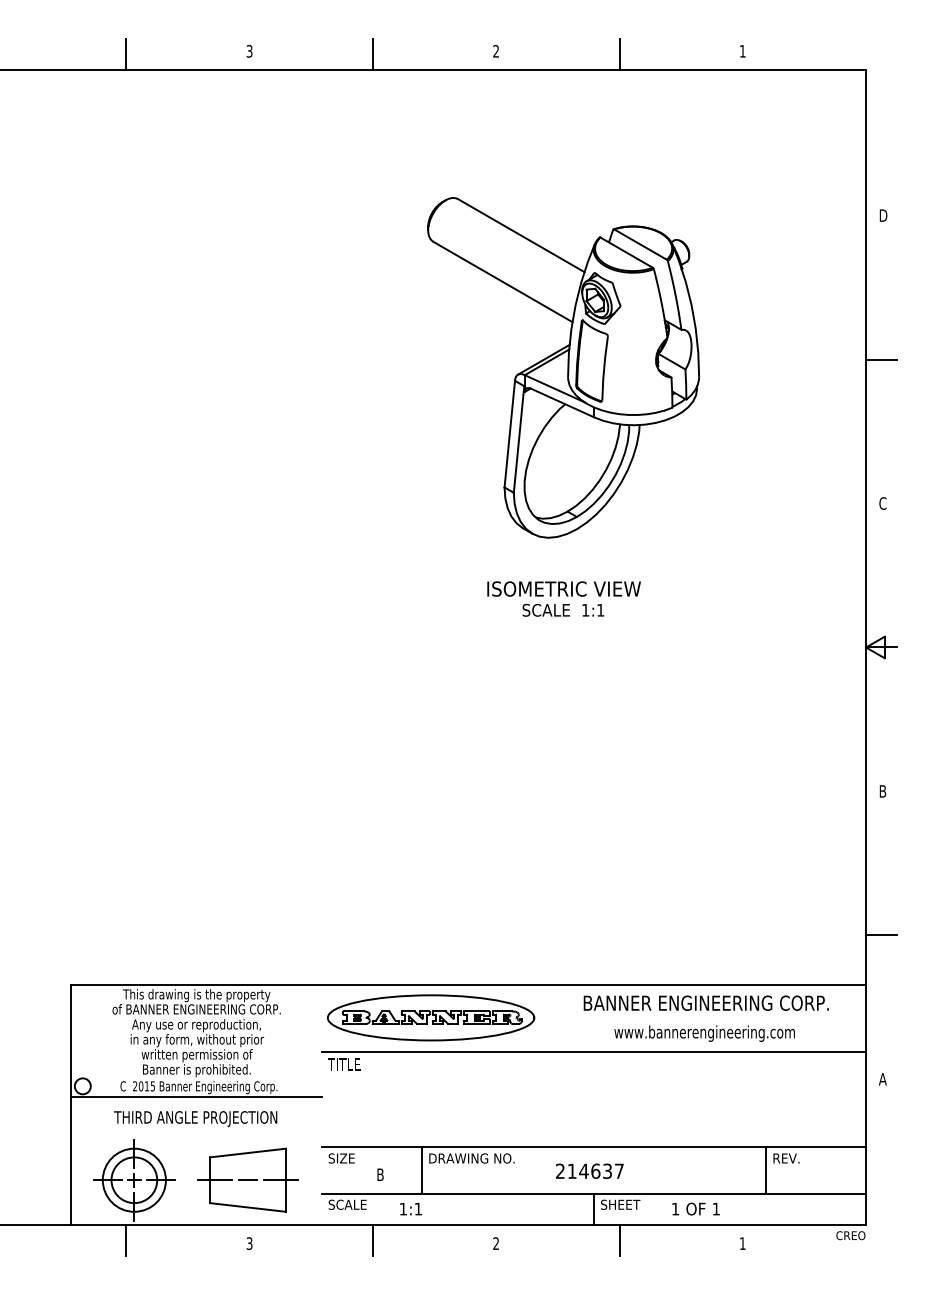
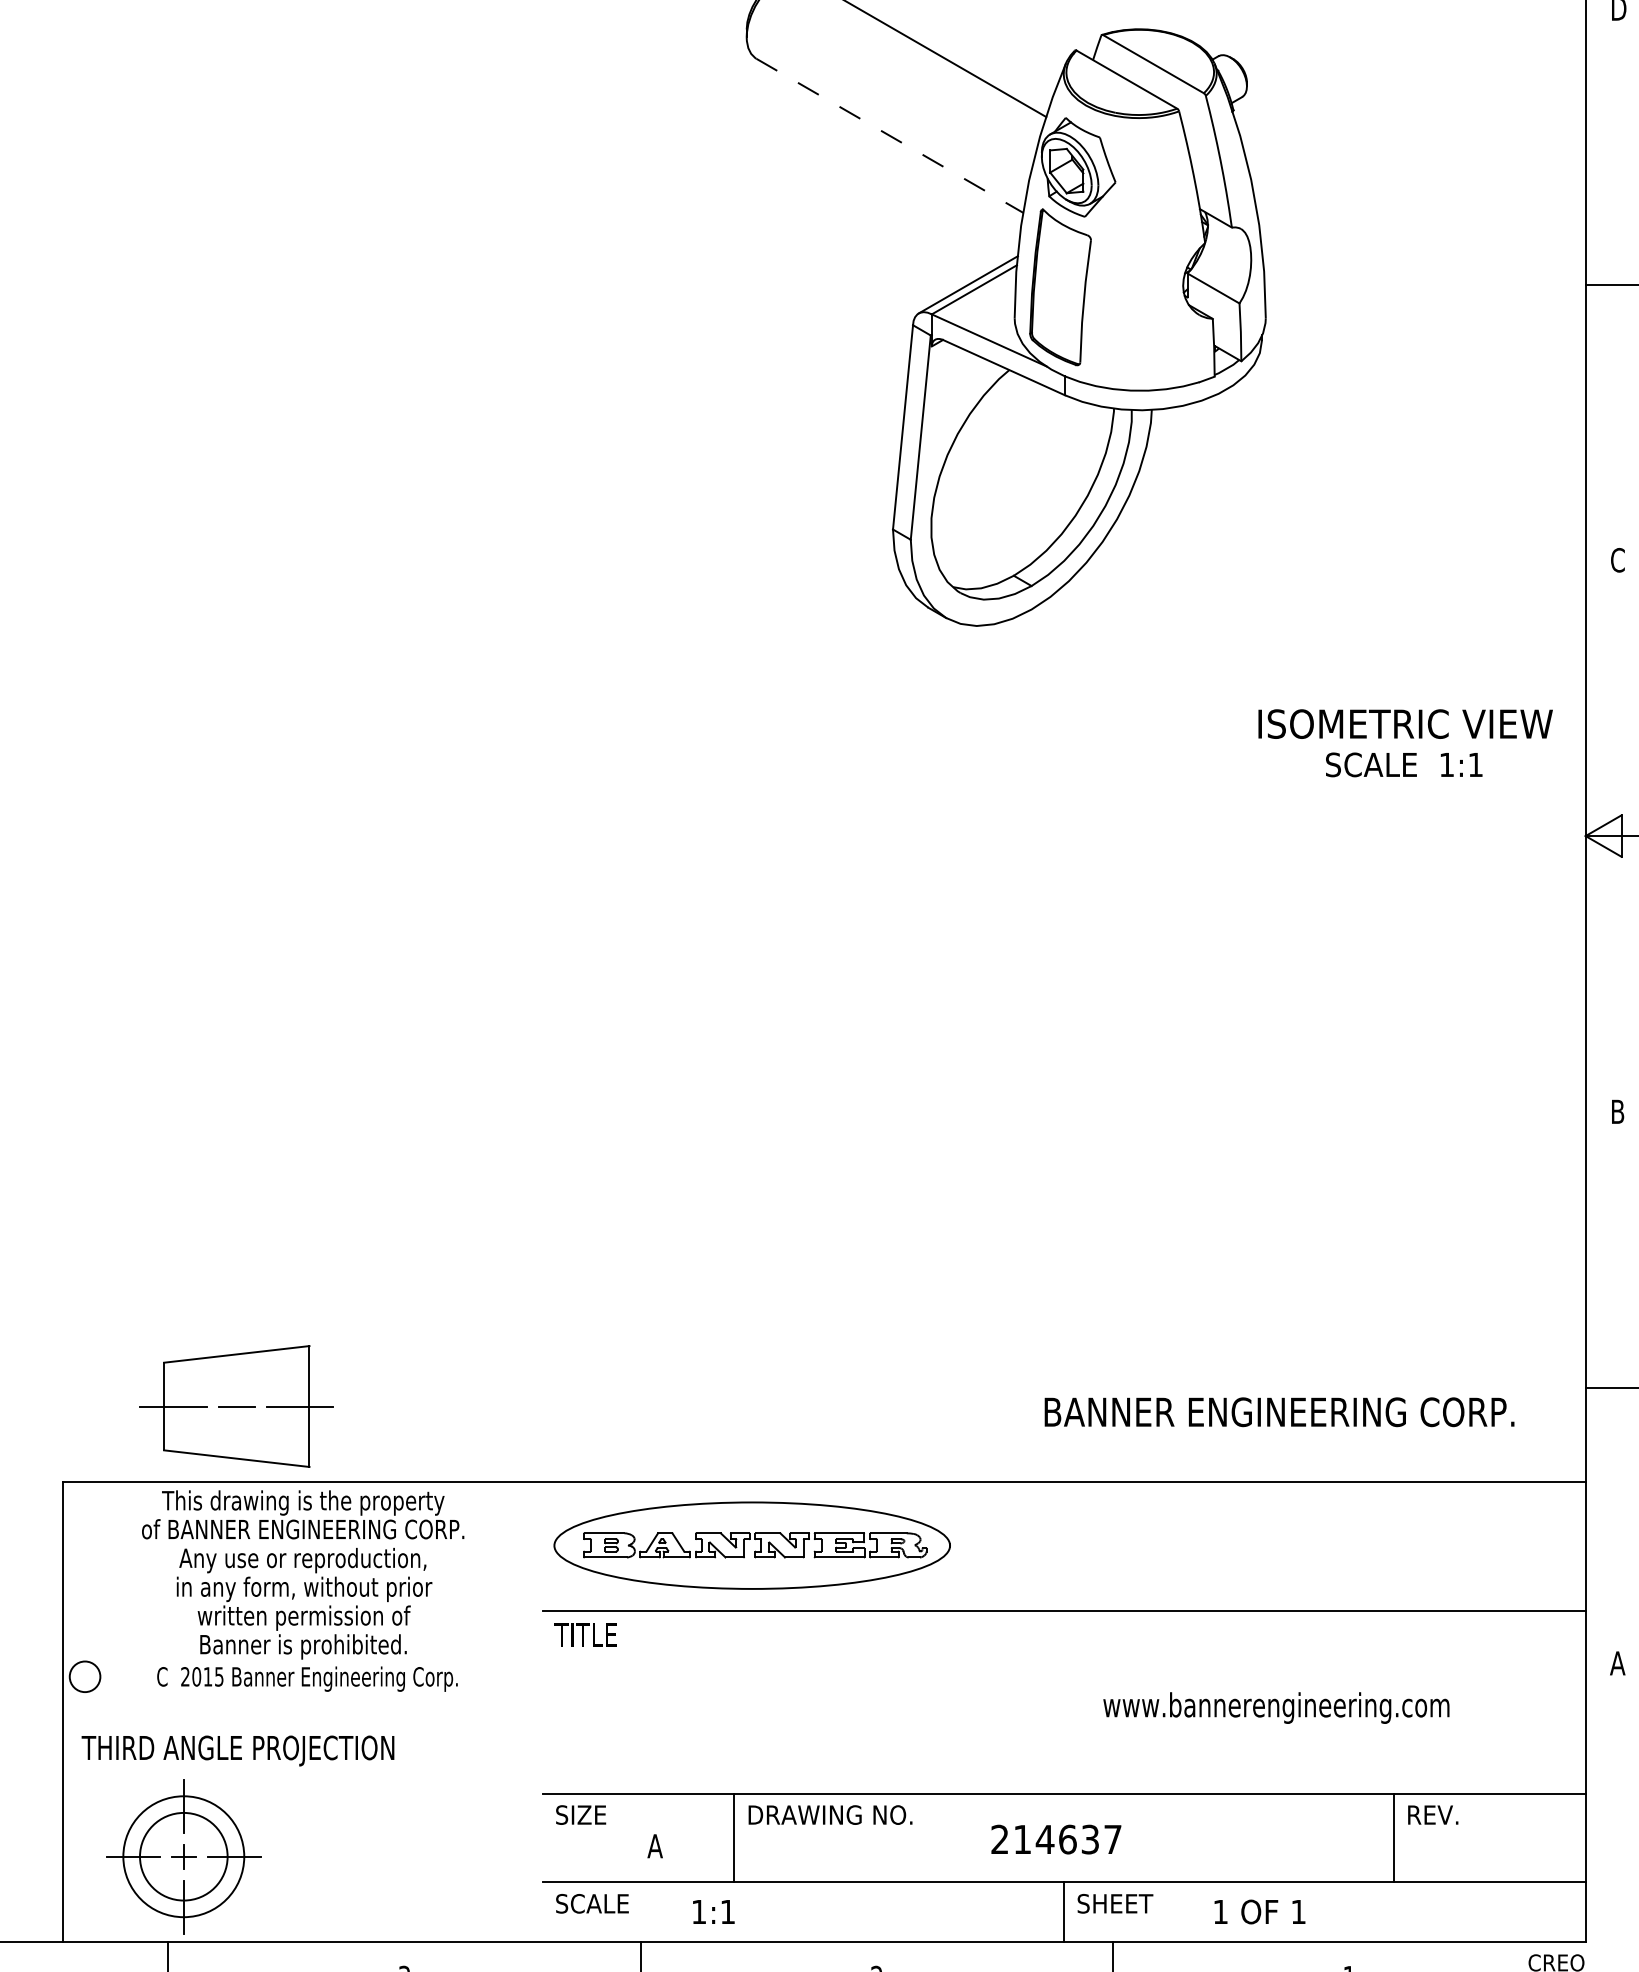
line: (503, 282) -> (890, 136), solid -> dashed
text: (563, 598) -> (1404, 742), moved
text: (705, 1002) -> (1277, 1410), moved
text: (704, 1033) -> (1276, 1707), moved
line: (196, 1097) -> (302, 1698), removed
text: (195, 1118) -> (237, 1749), moved
text: (380, 1174) -> (655, 1845), B -> A
part: (247, 1179) -> (235, 1405), moved

